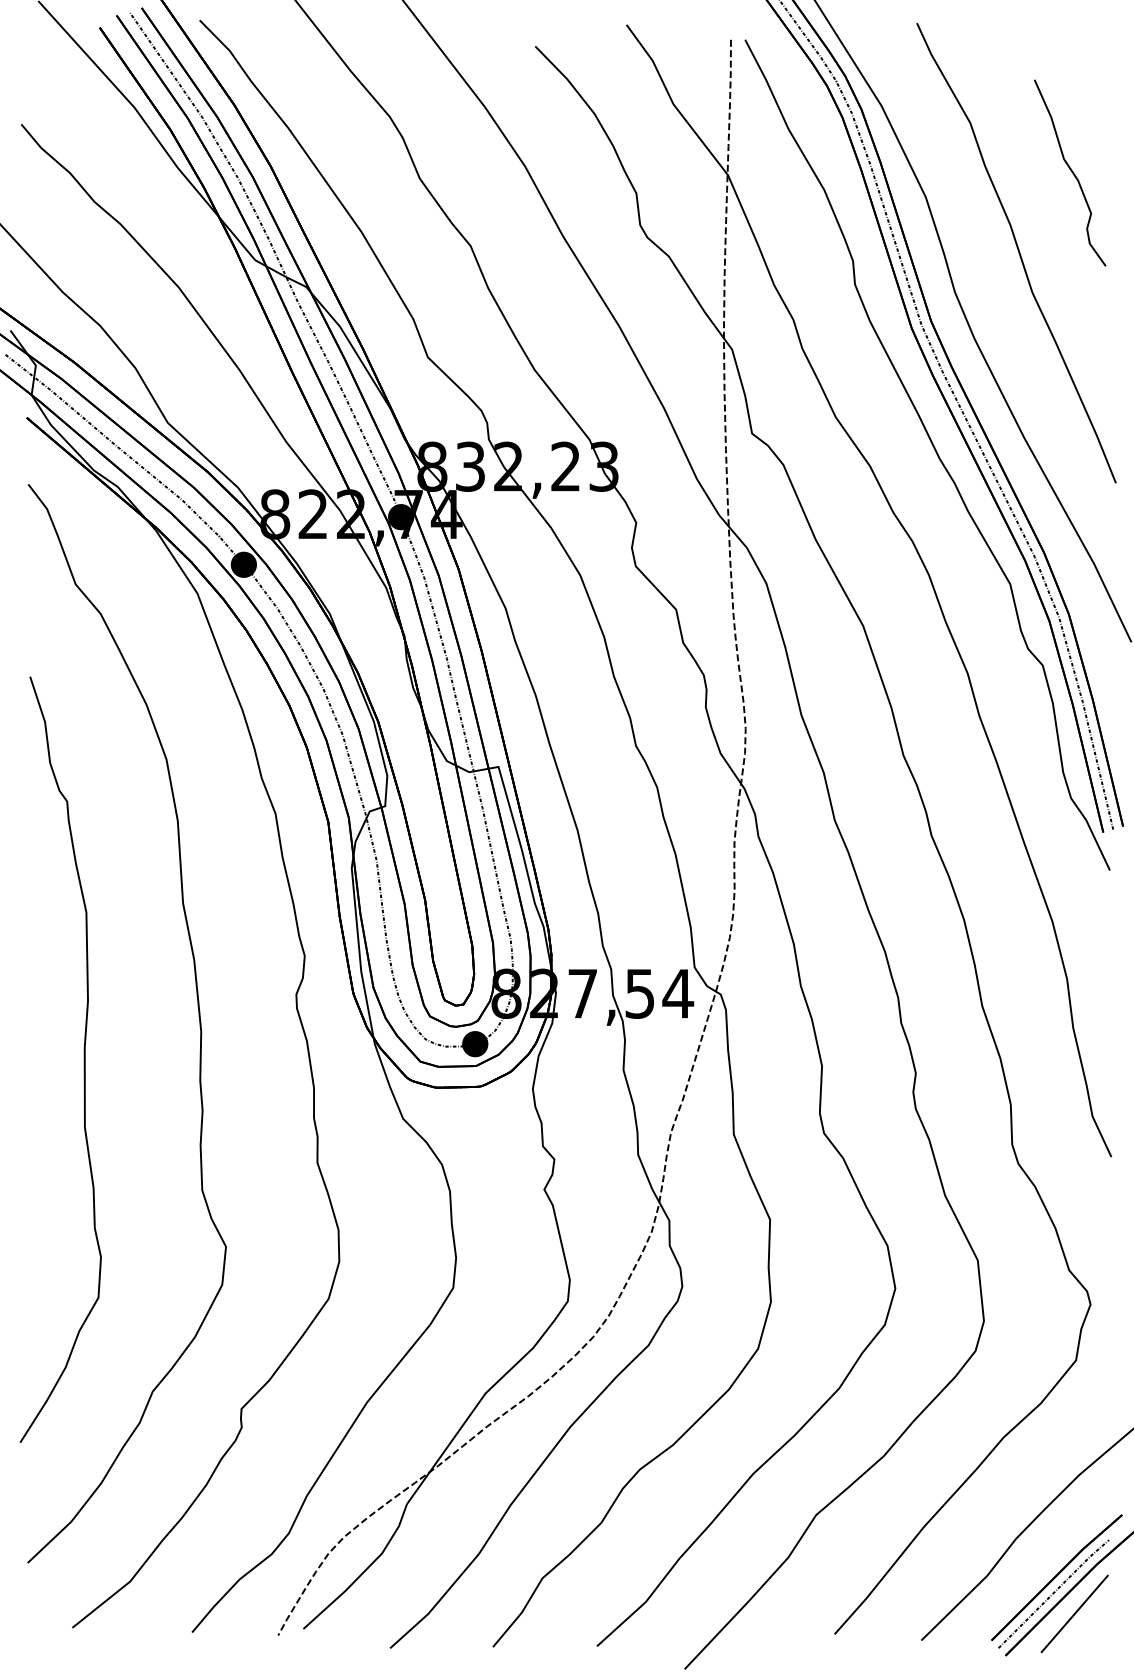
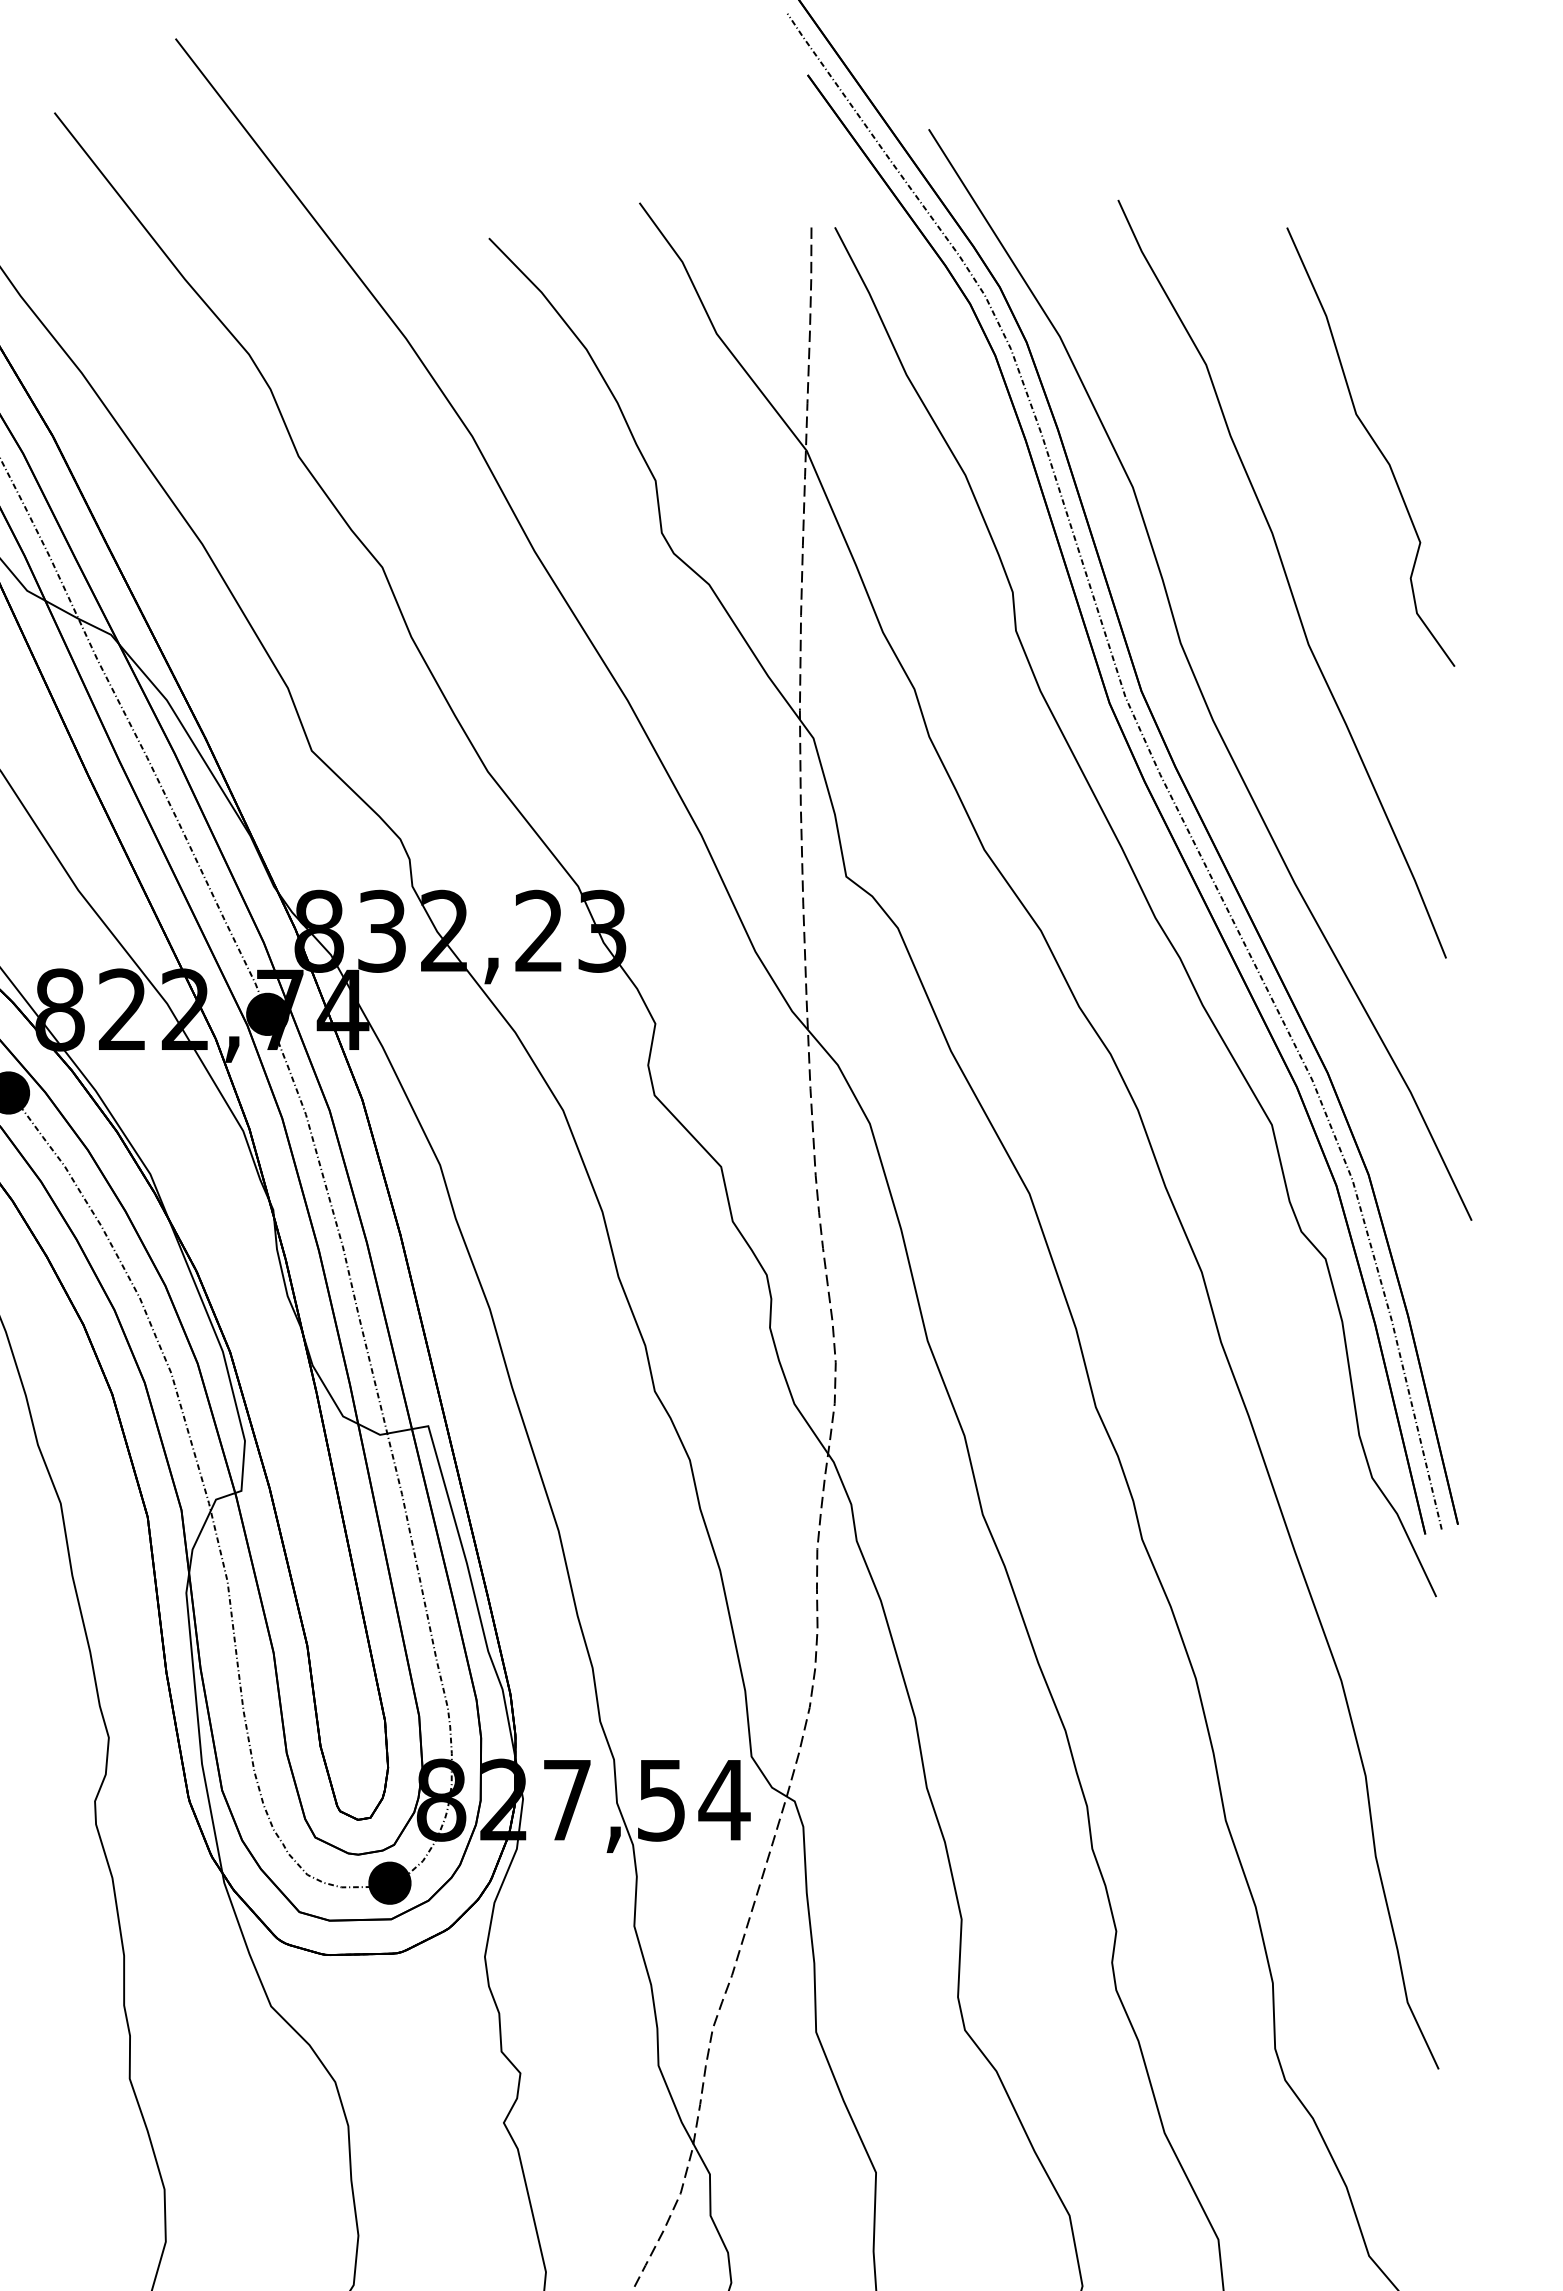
part: (1069, 172) -> (1369, 446), size x1.43

